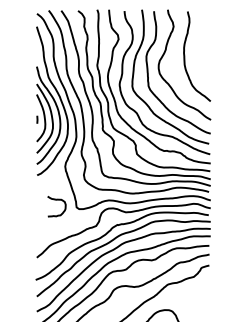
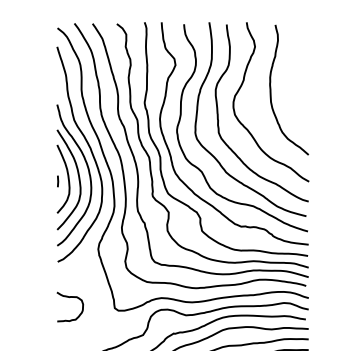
curve: (56, 200) -> (69, 298), moved

